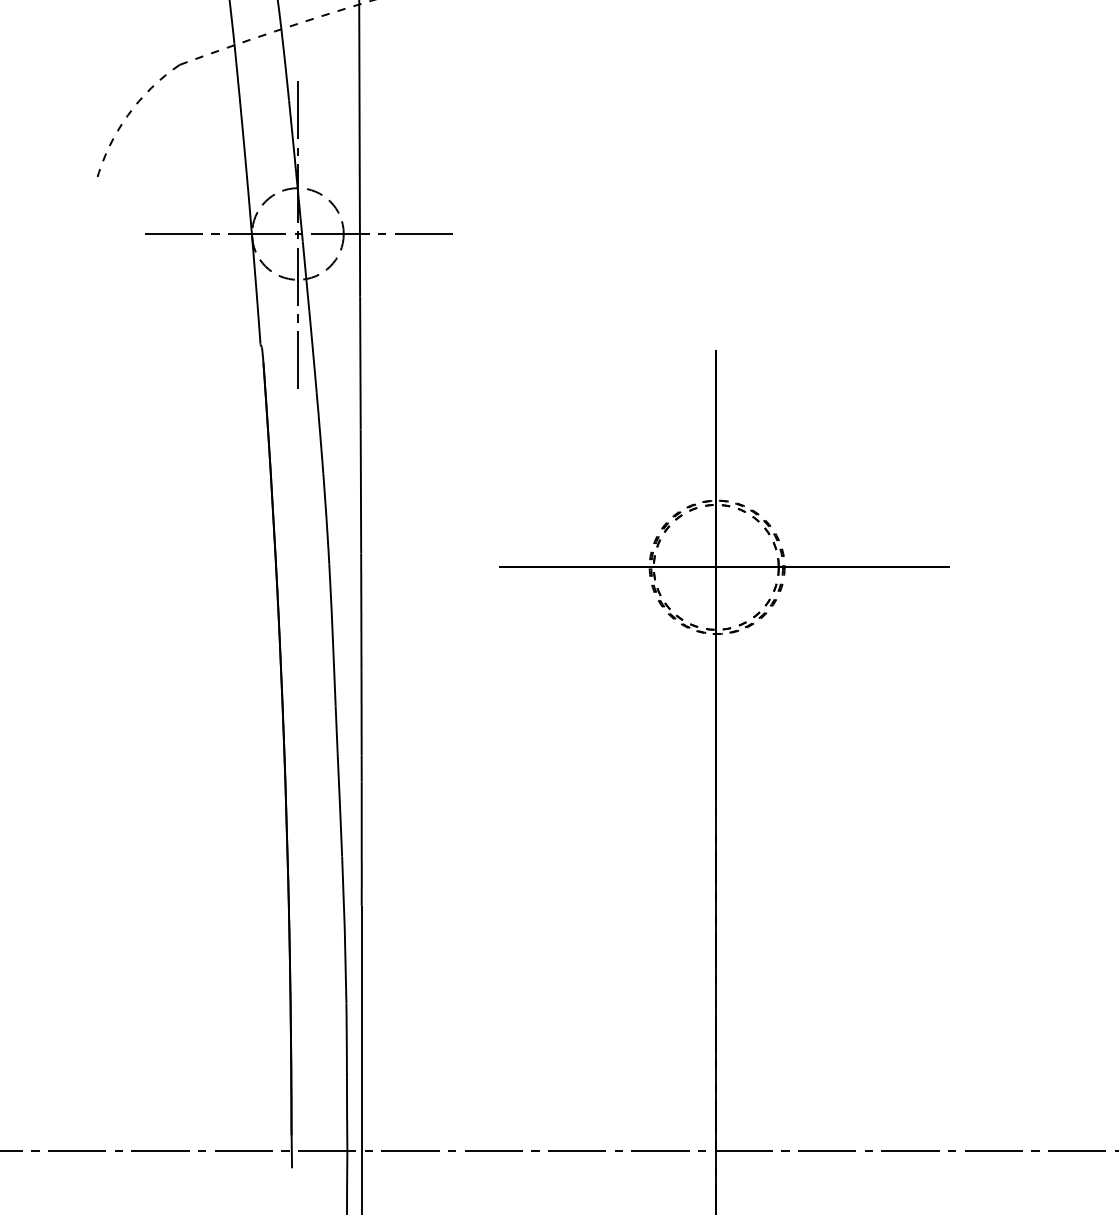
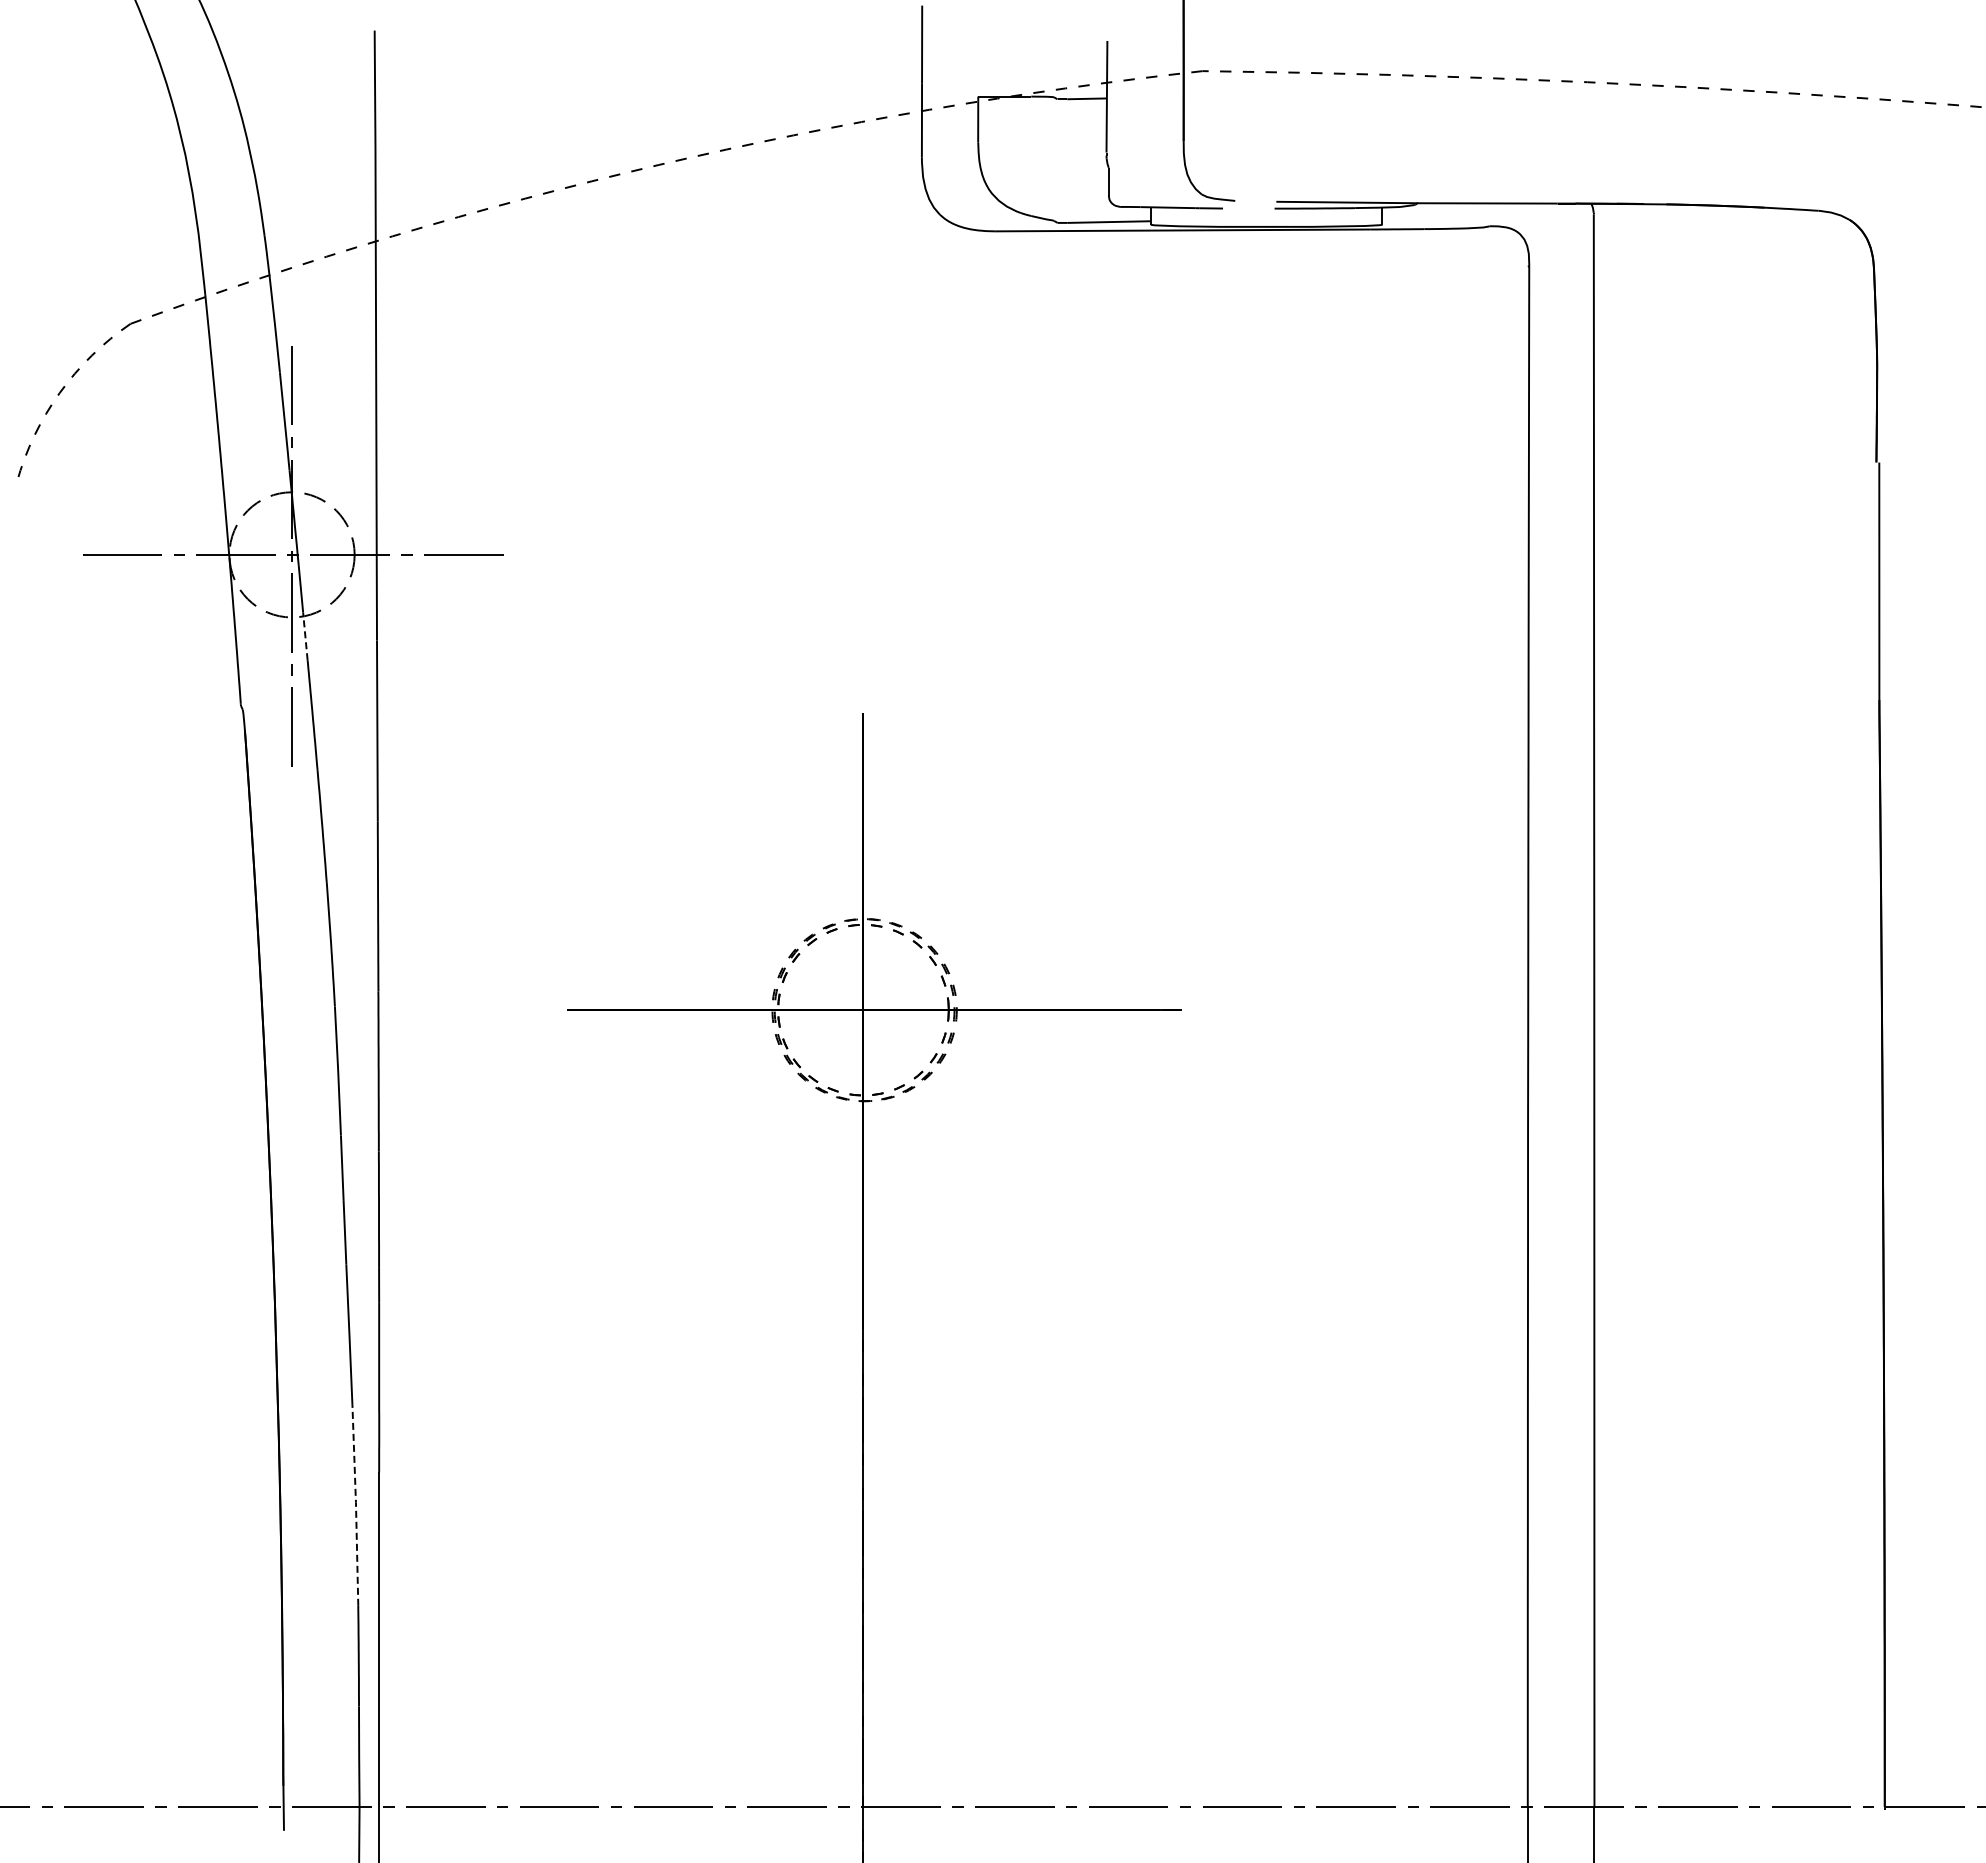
line: (307, 293) -> (305, 635), solid -> dashed
line: (345, 929) -> (356, 1504), solid -> dashed

